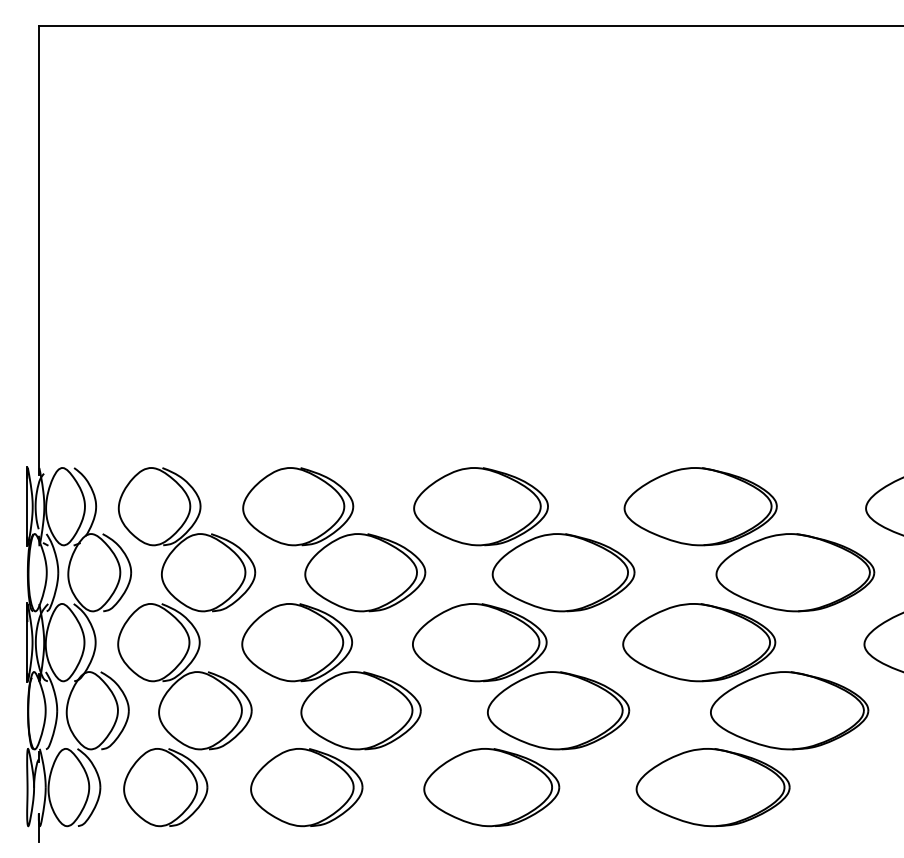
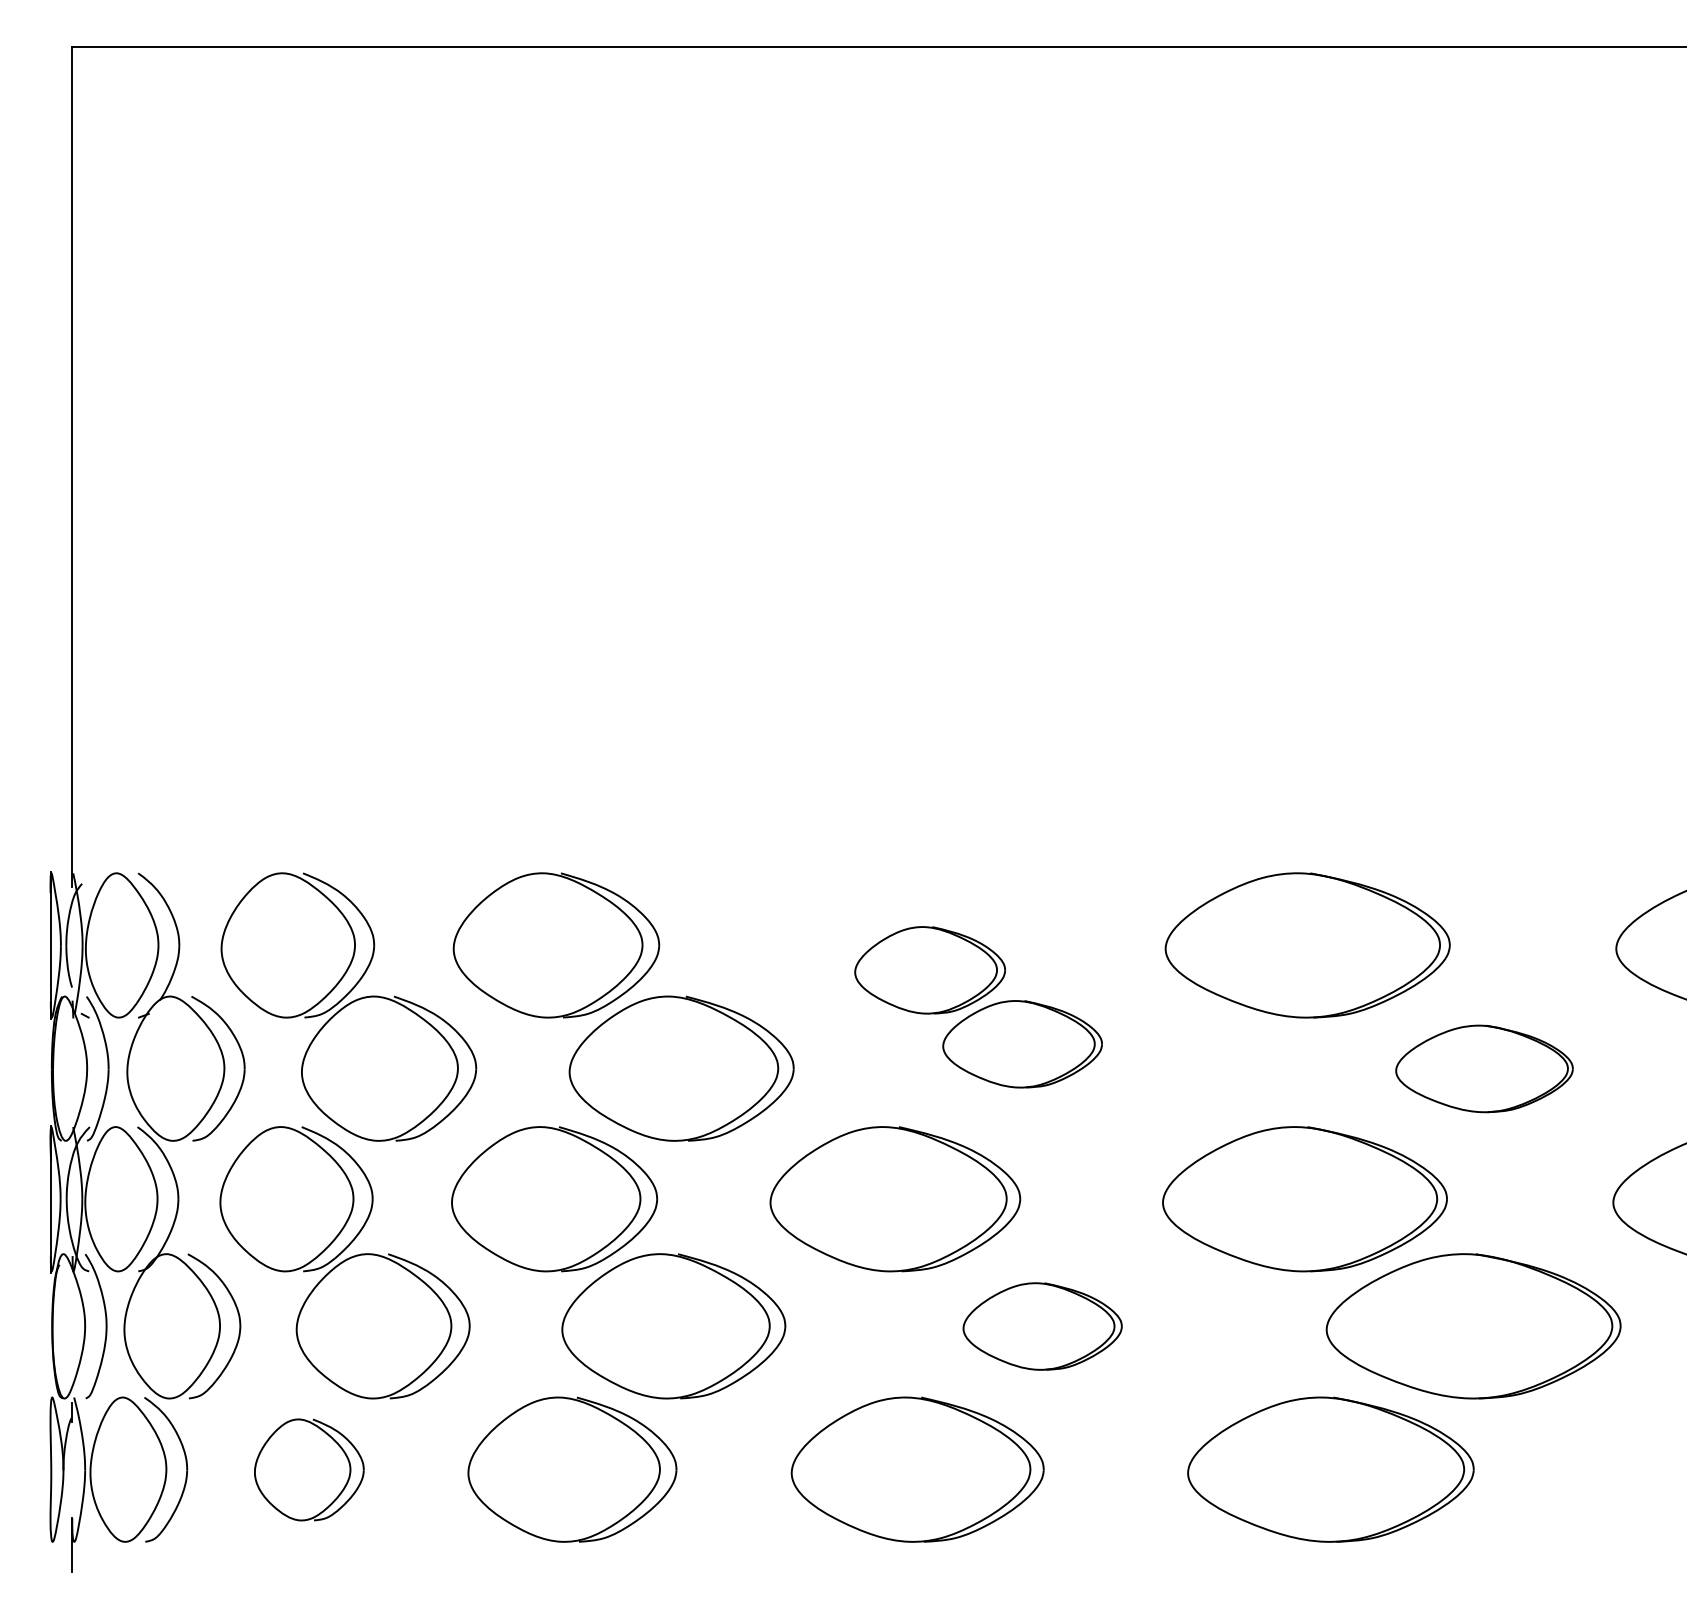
part: (524, 539) -> (978, 1006), size x0.6
part: (795, 572) -> (1484, 1068), size x0.6
part: (558, 710) -> (1042, 1325), size x0.6
part: (165, 787) -> (308, 1469), size x0.7

